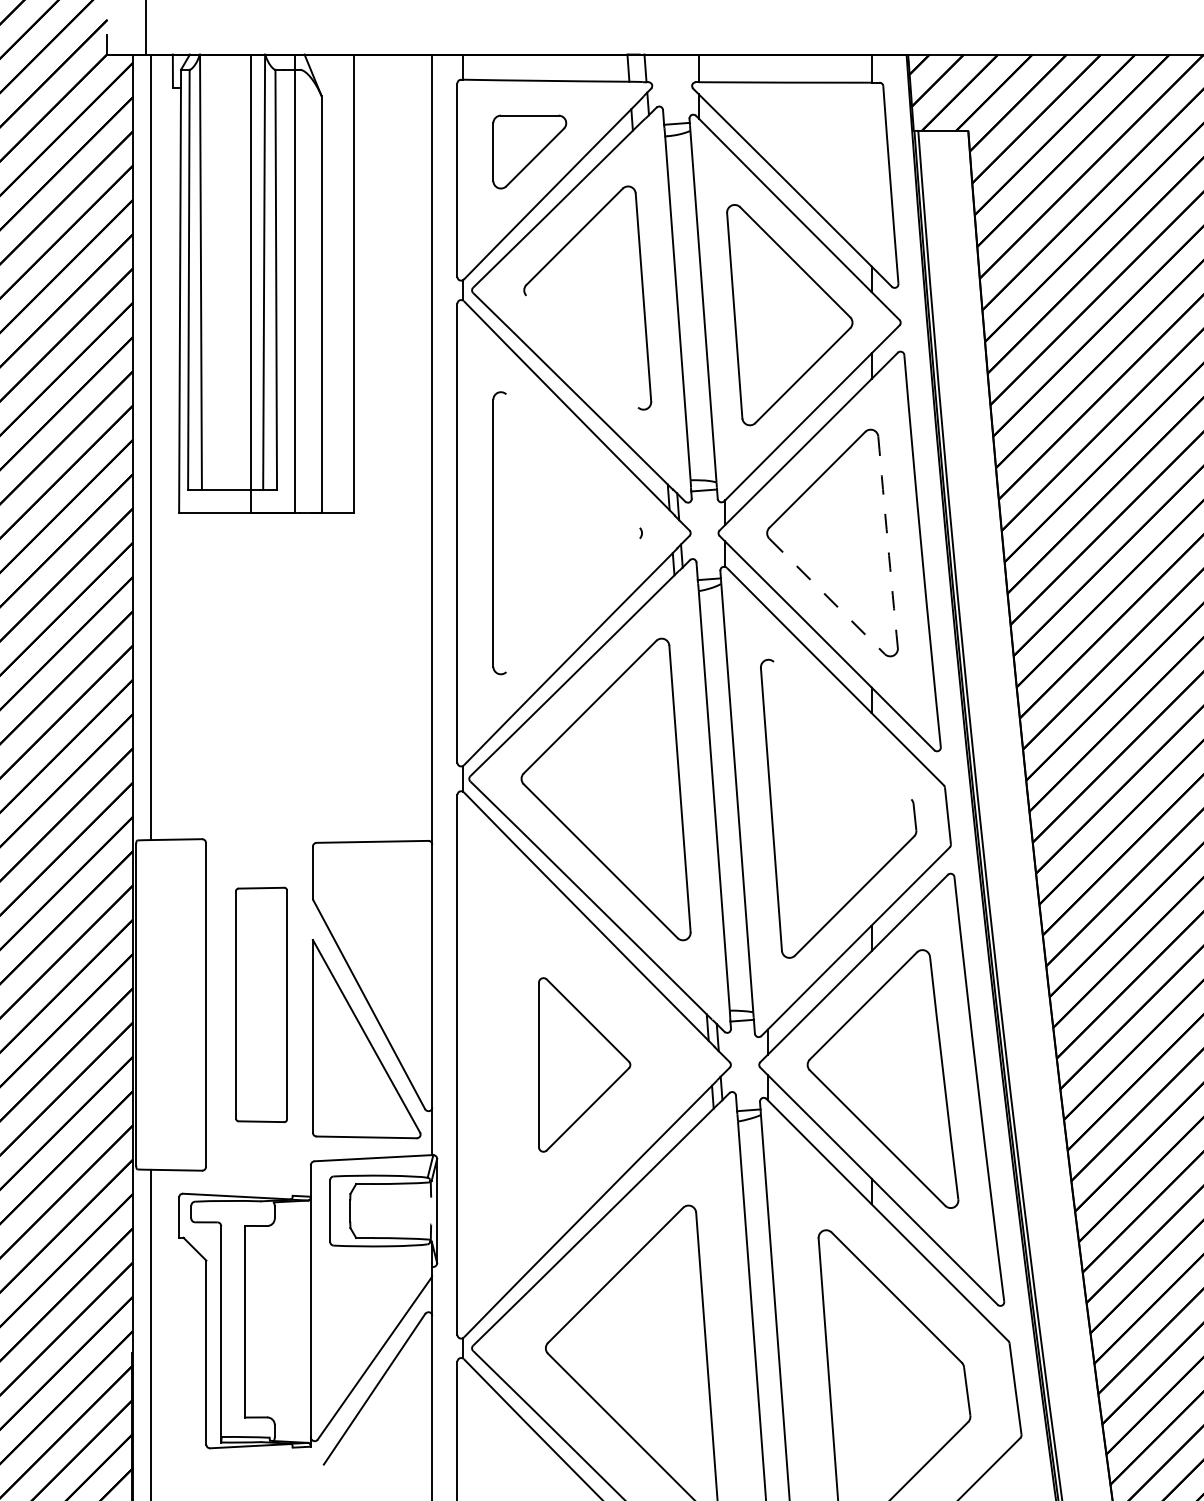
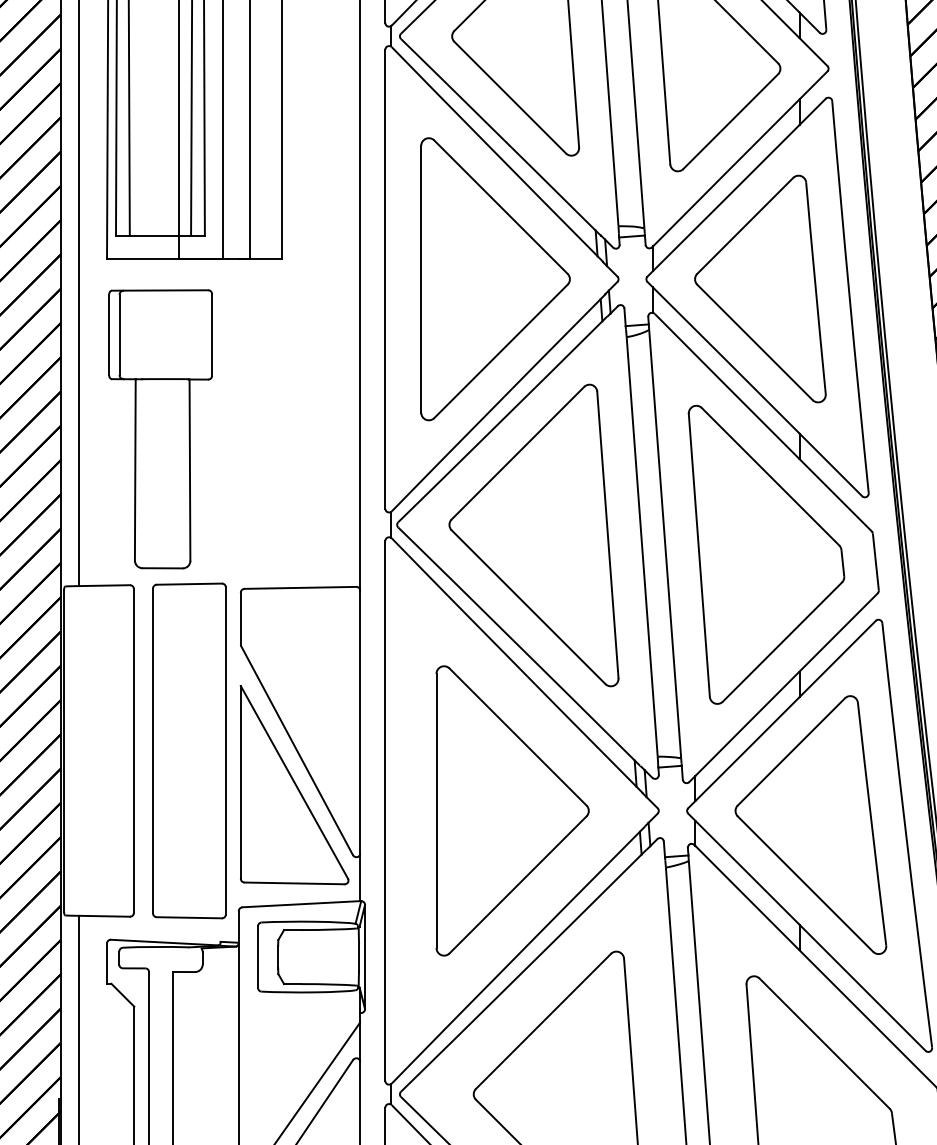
line: (582, 351) -> (510, 97), added
line: (572, 460) -> (500, 206), added
arc: (887, 542) -> (815, 288), dashed -> solid
line: (827, 596) -> (755, 342), dashed -> solid
line: (572, 605) -> (500, 351), added
part: (232, 683) -> (160, 429), added
line: (842, 730) -> (770, 476), added
part: (261, 1004) -> (189, 750), size x1.43
part: (584, 1064) -> (512, 810), size x1.67
line: (431, 1210) -> (359, 956), added

